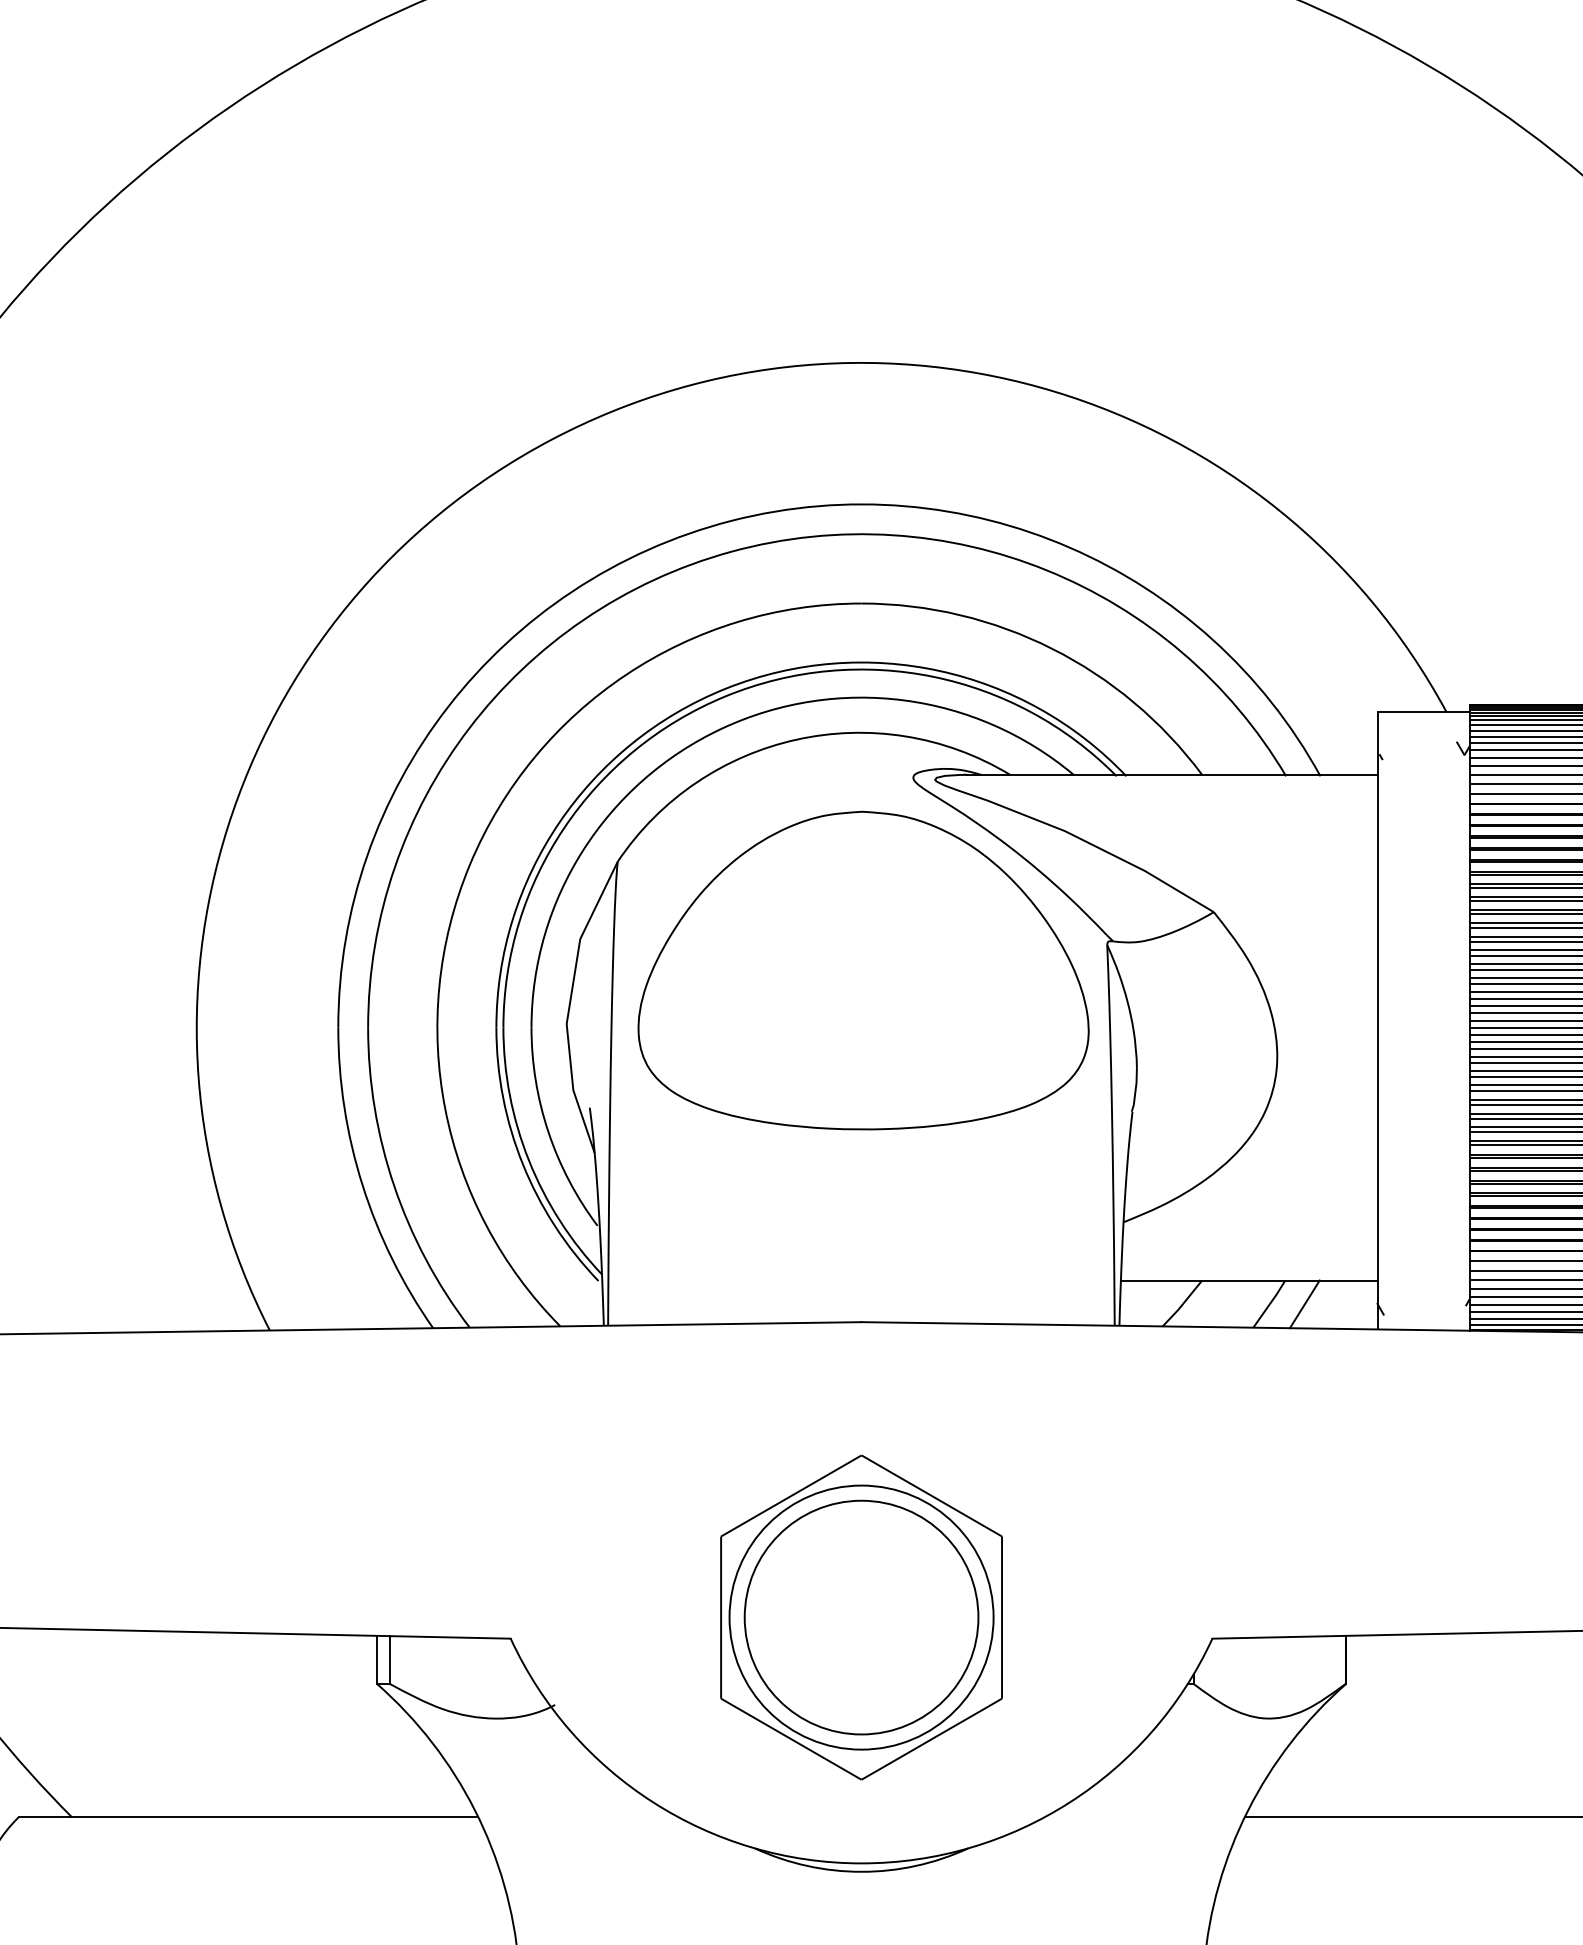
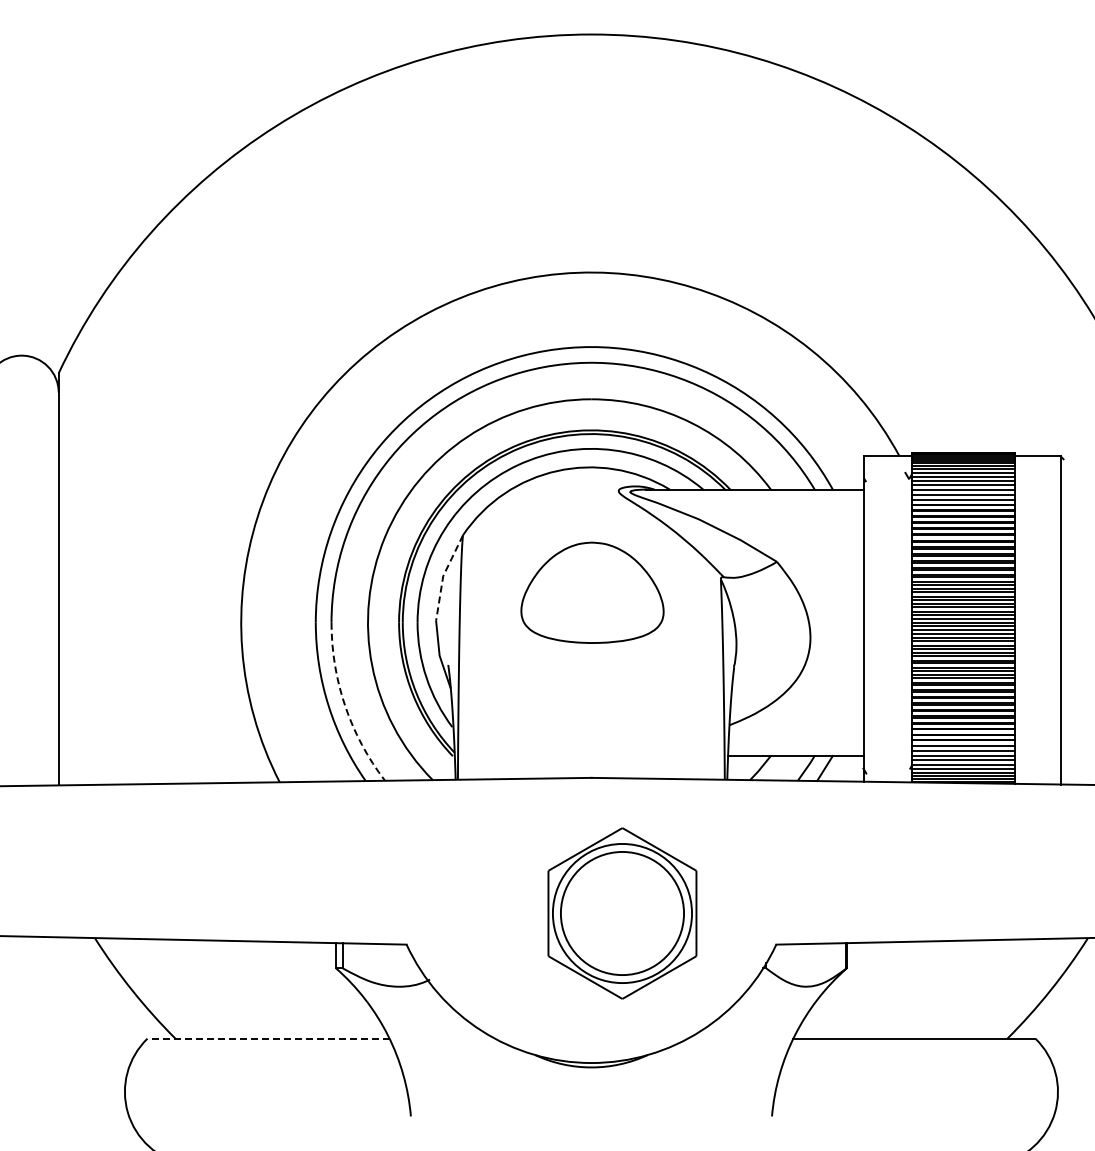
line: (580, 939) -> (443, 576), solid -> dashed
part: (863, 970) -> (592, 592), size x0.6
arc: (394, 1186) -> (345, 706), solid -> dashed
part: (861, 1617) -> (622, 913), moved
line: (248, 1816) -> (268, 1038), solid -> dashed

